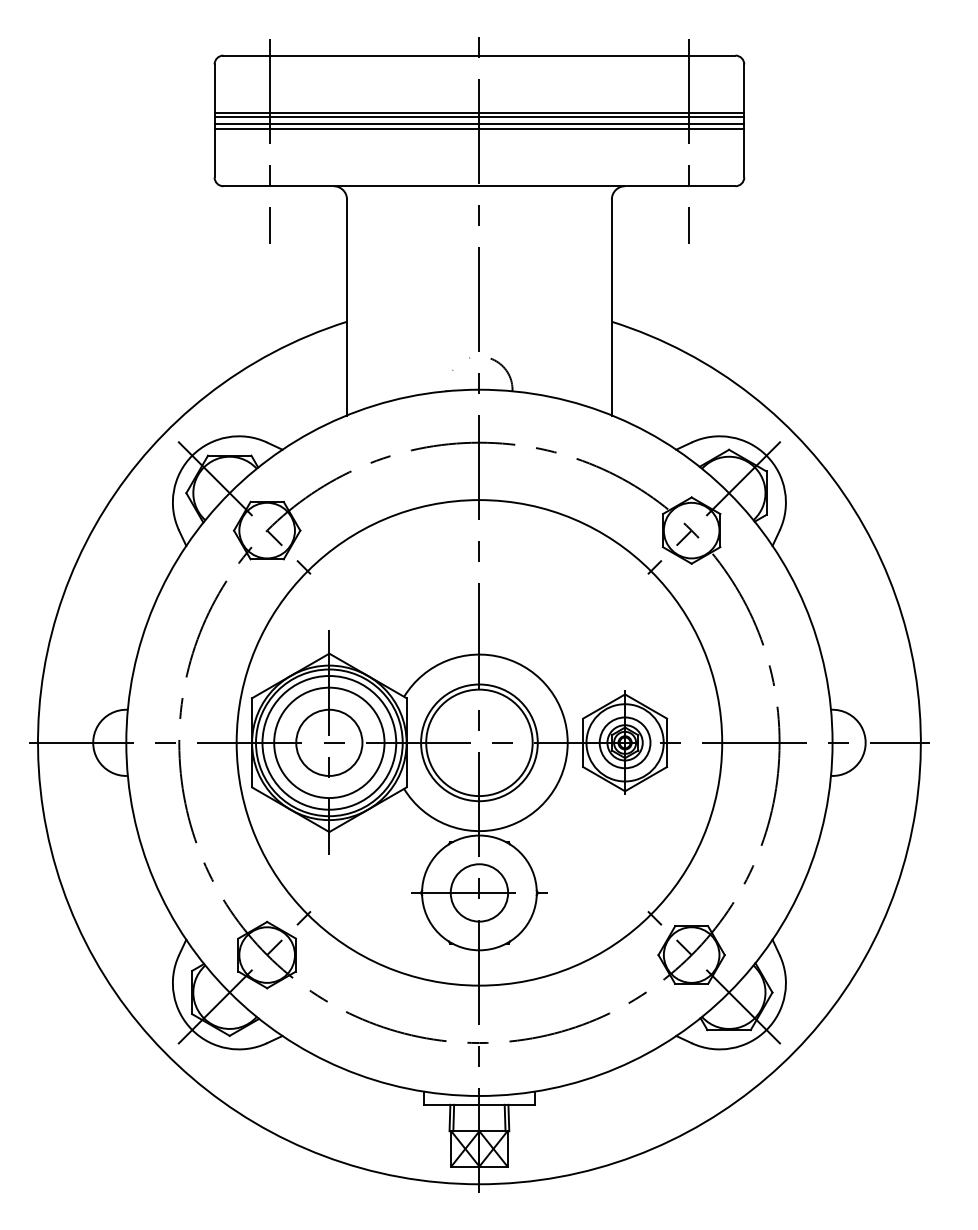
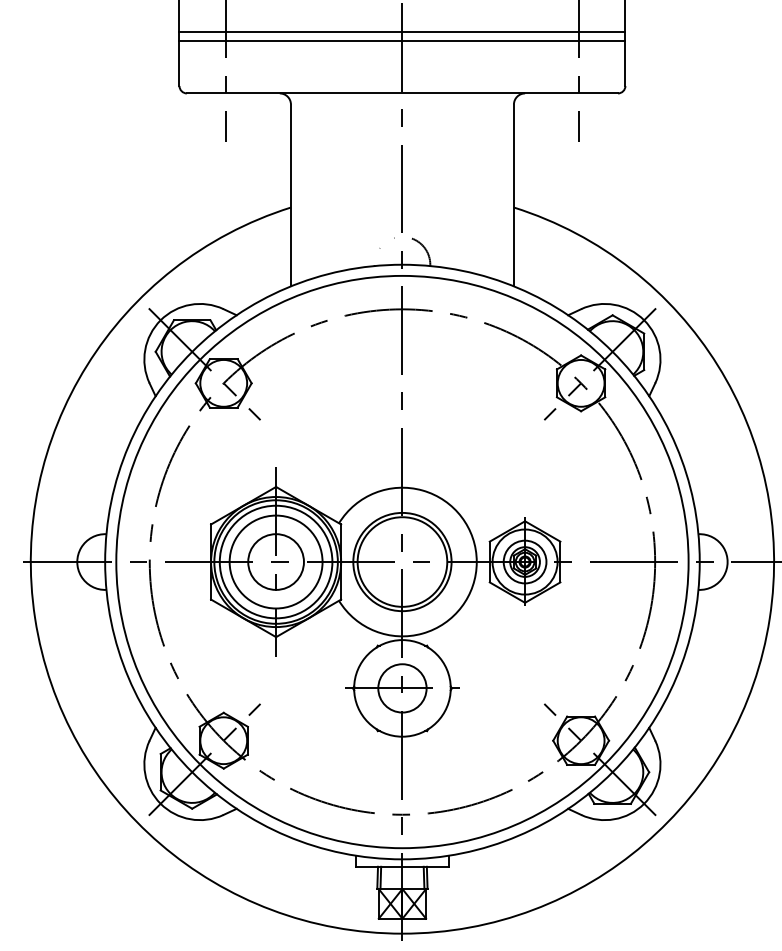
line: (479, 117) -> (402, 35), removed
line: (479, 128) -> (402, 44), removed
circle: (479, 742) -> (402, 561), size x1.4

